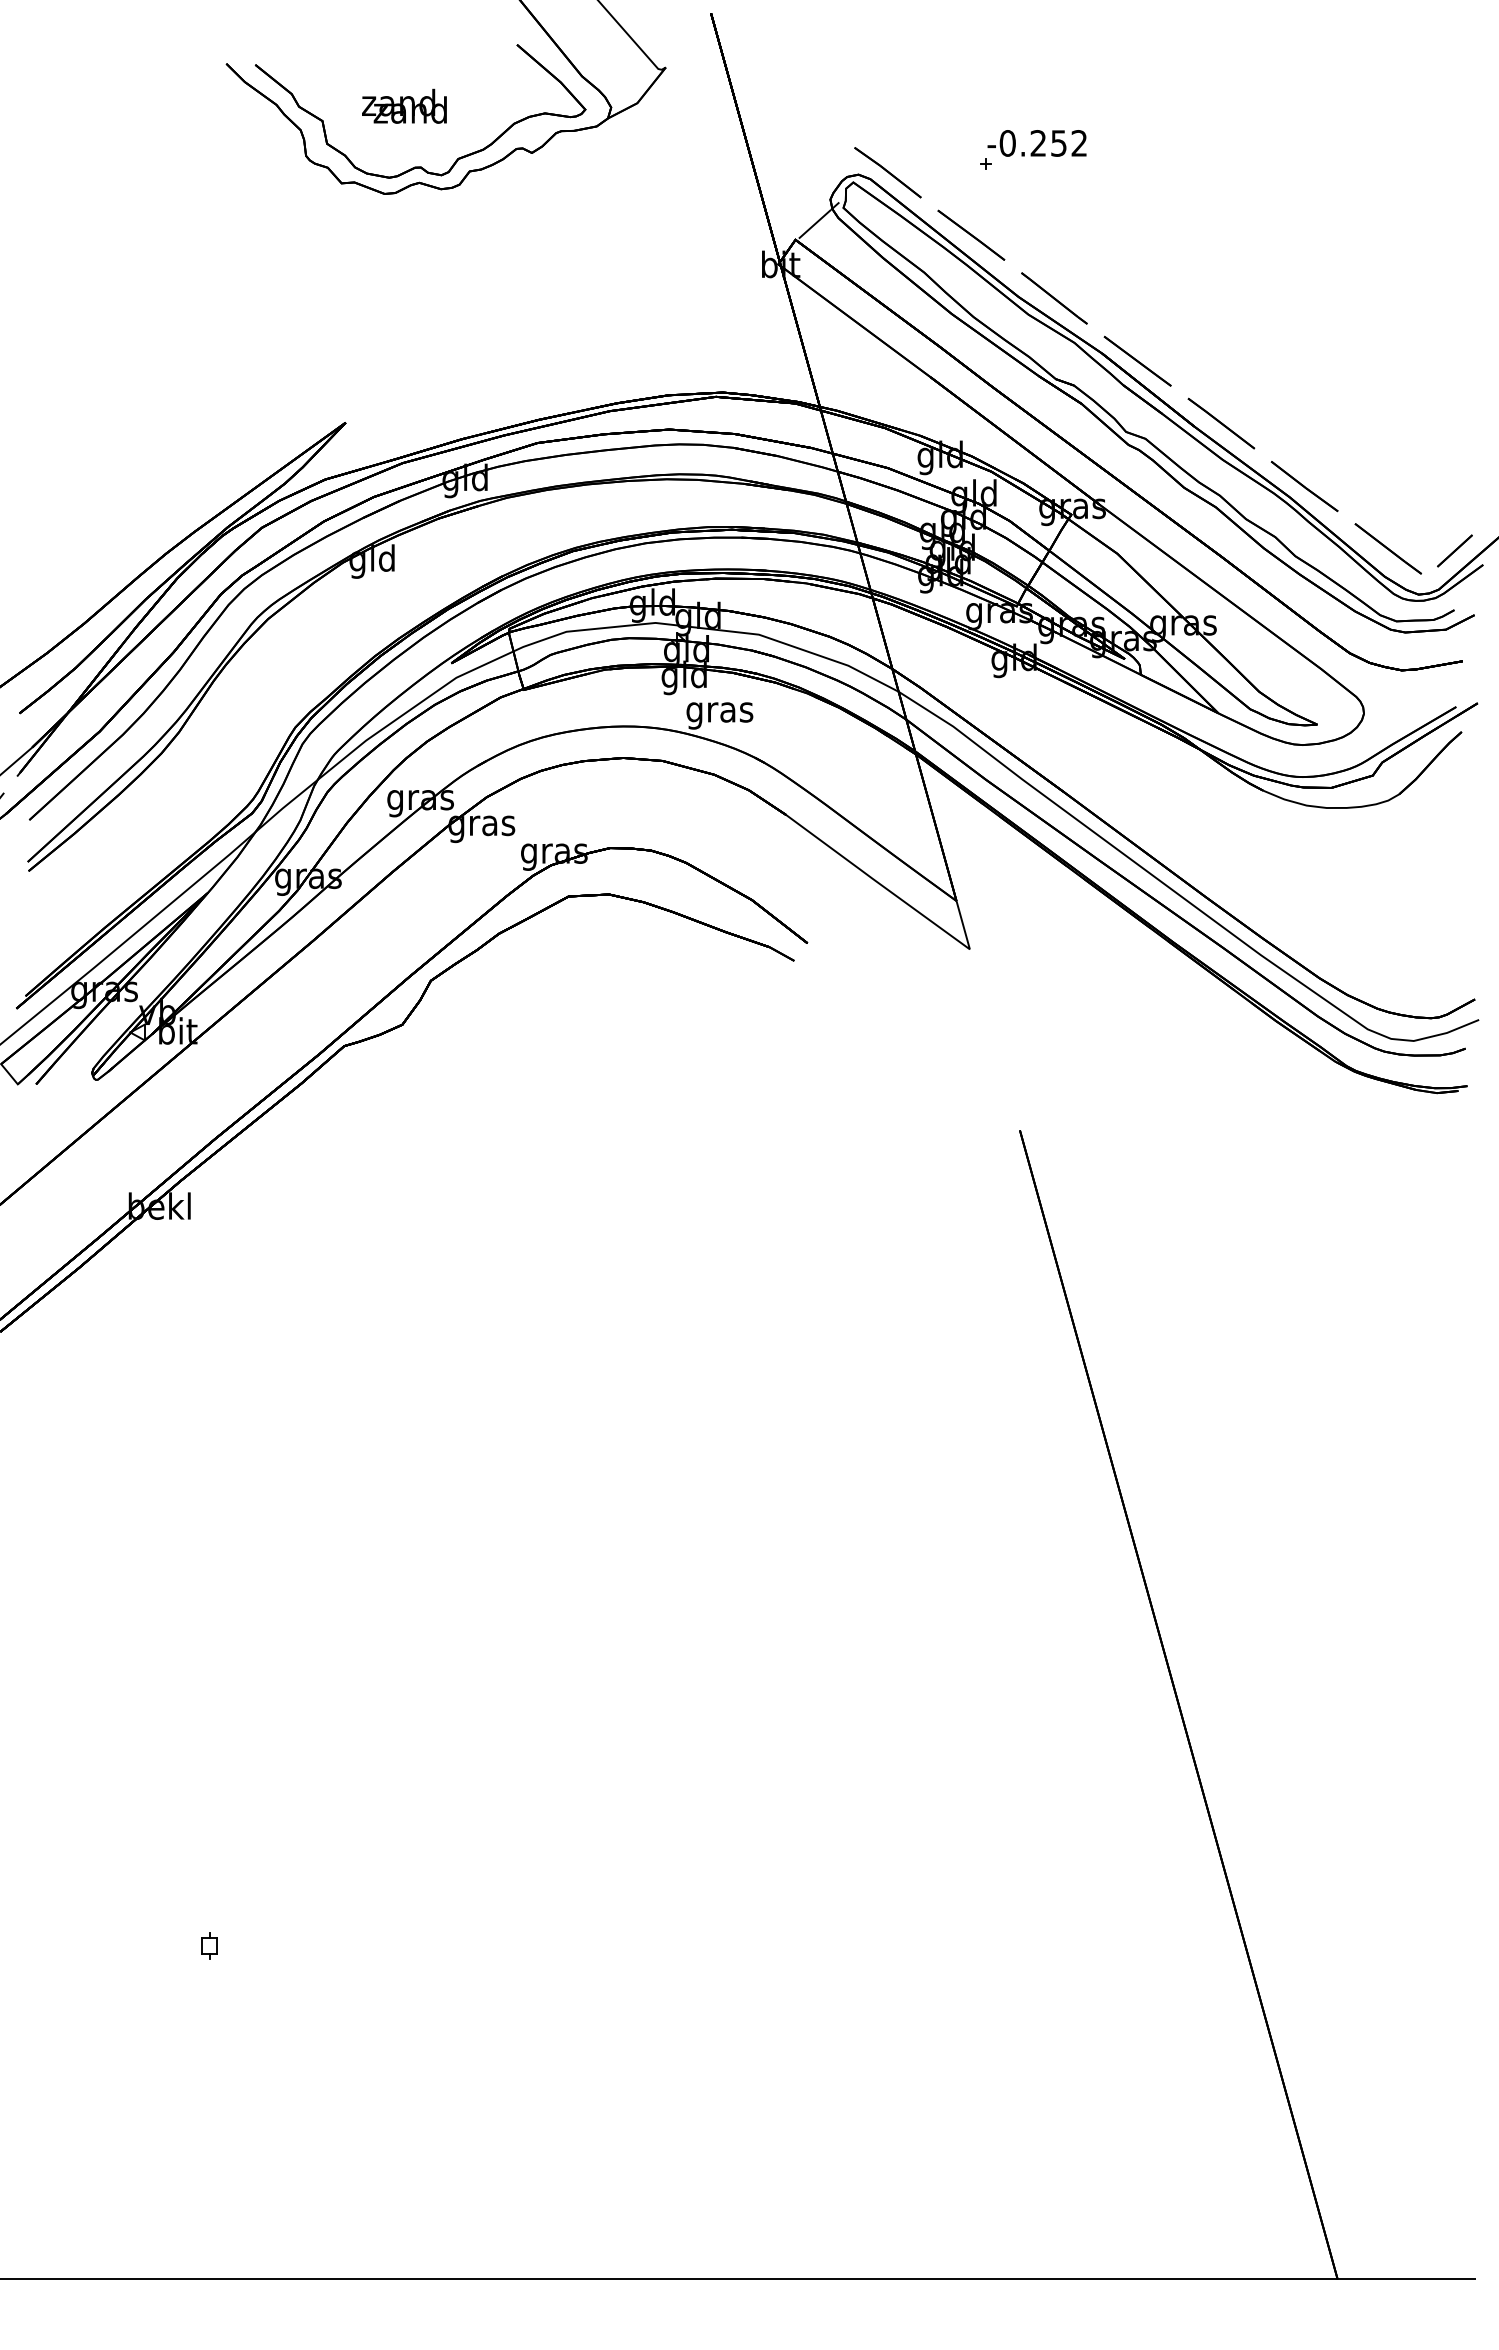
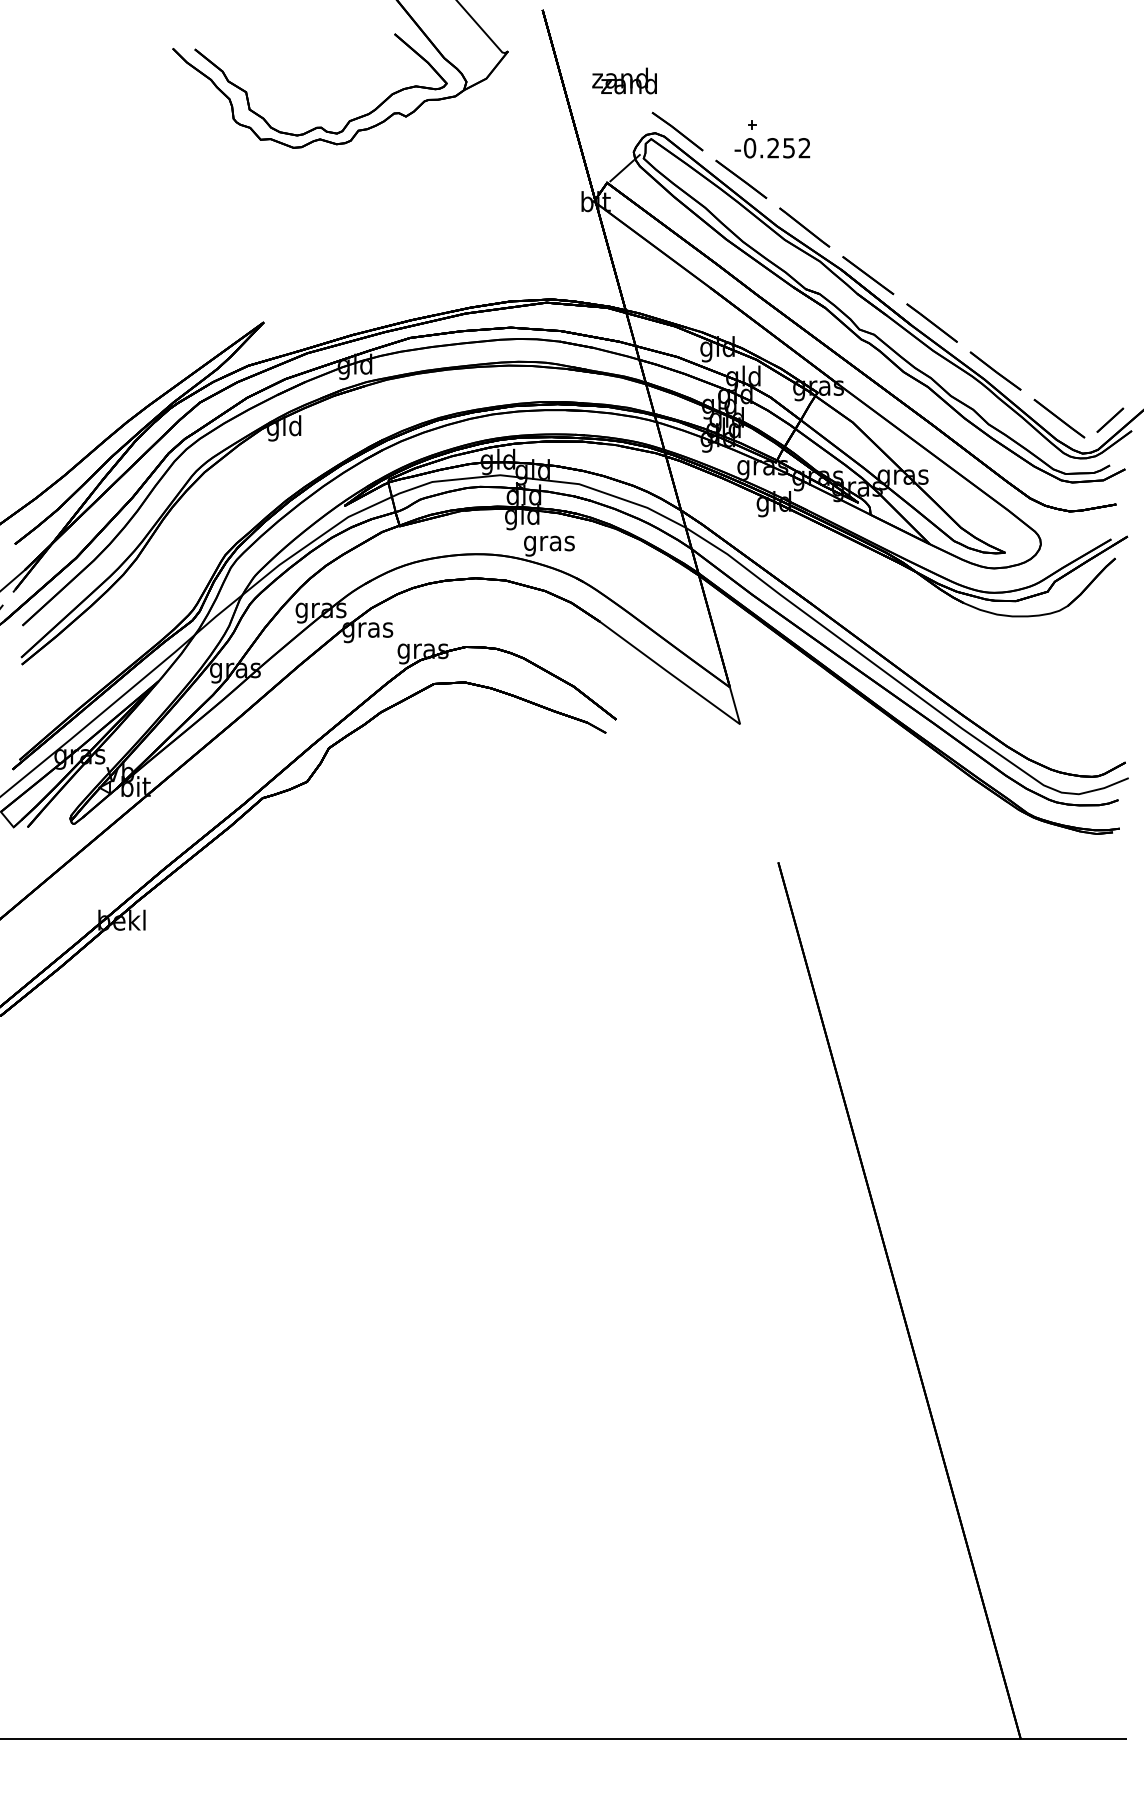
text: (404, 105) -> (624, 80), moved
text: (1036, 143) -> (771, 148), moved
part: (209, 1945) -> (159, 1484), removed

